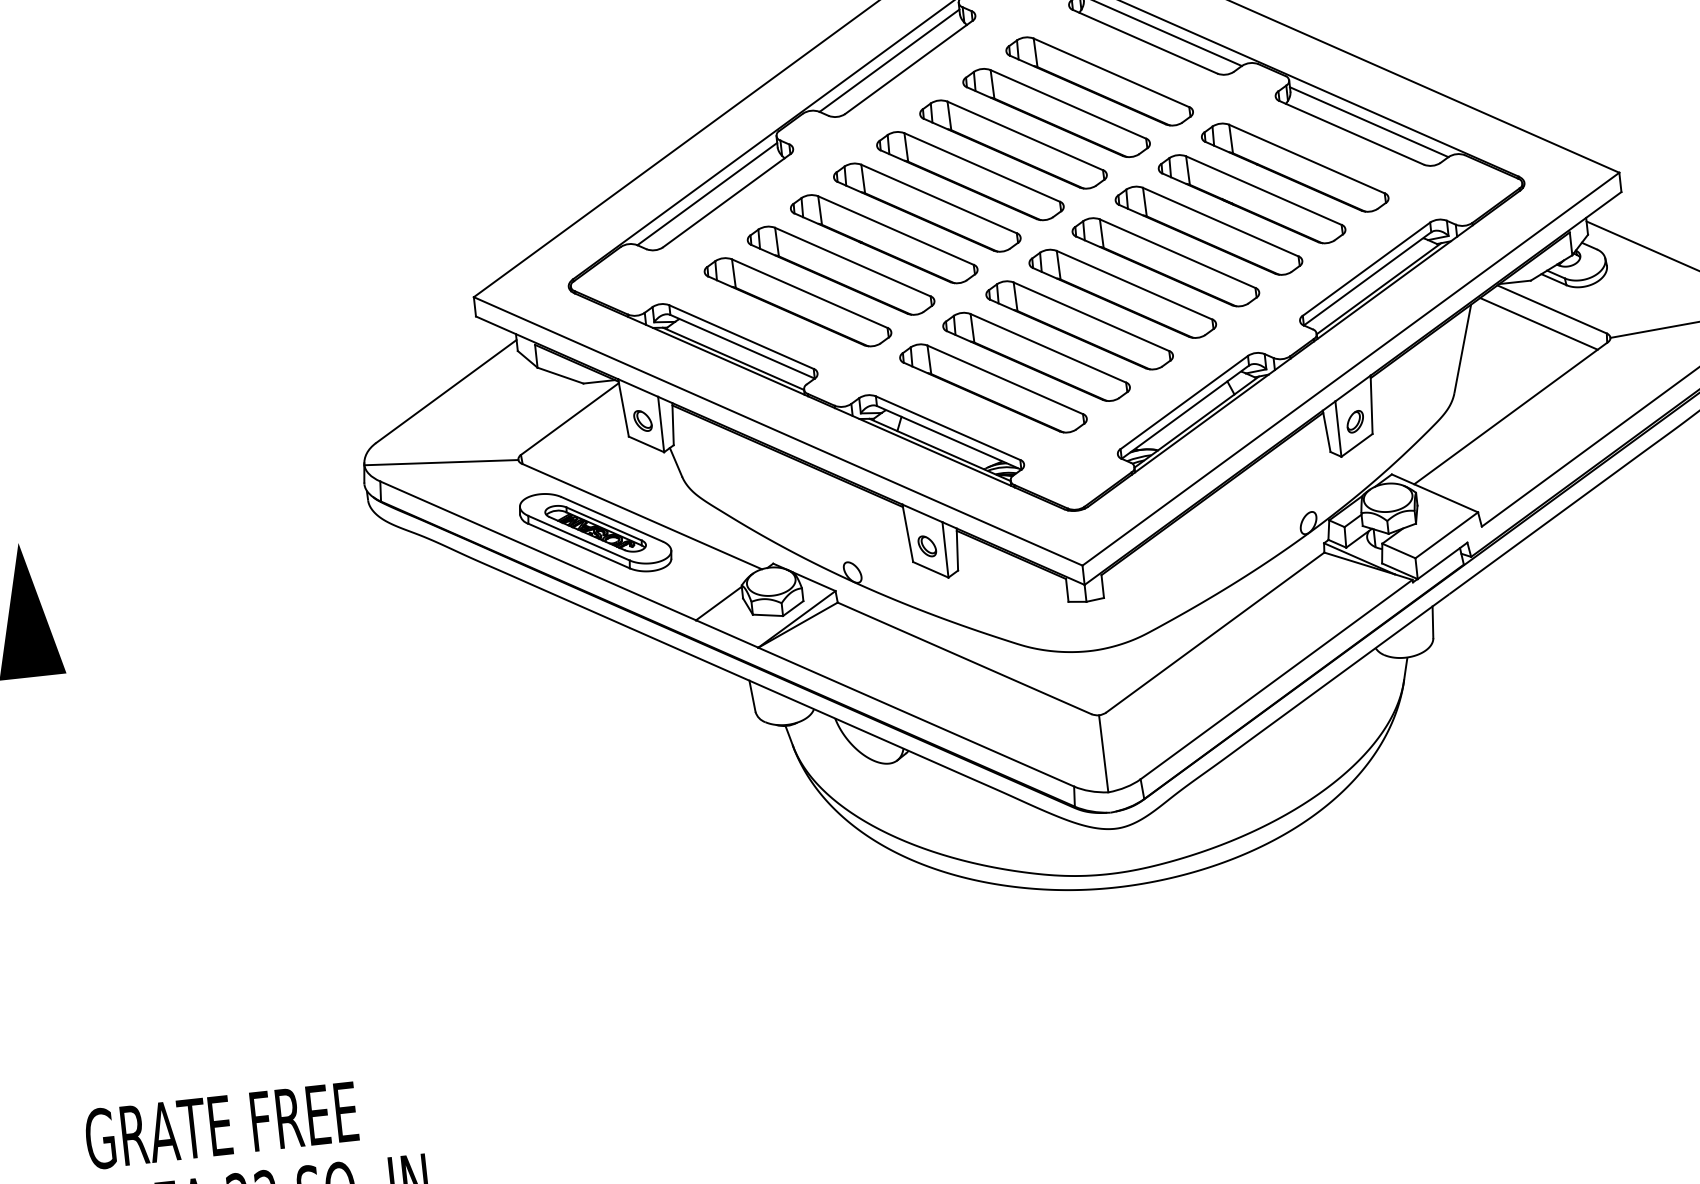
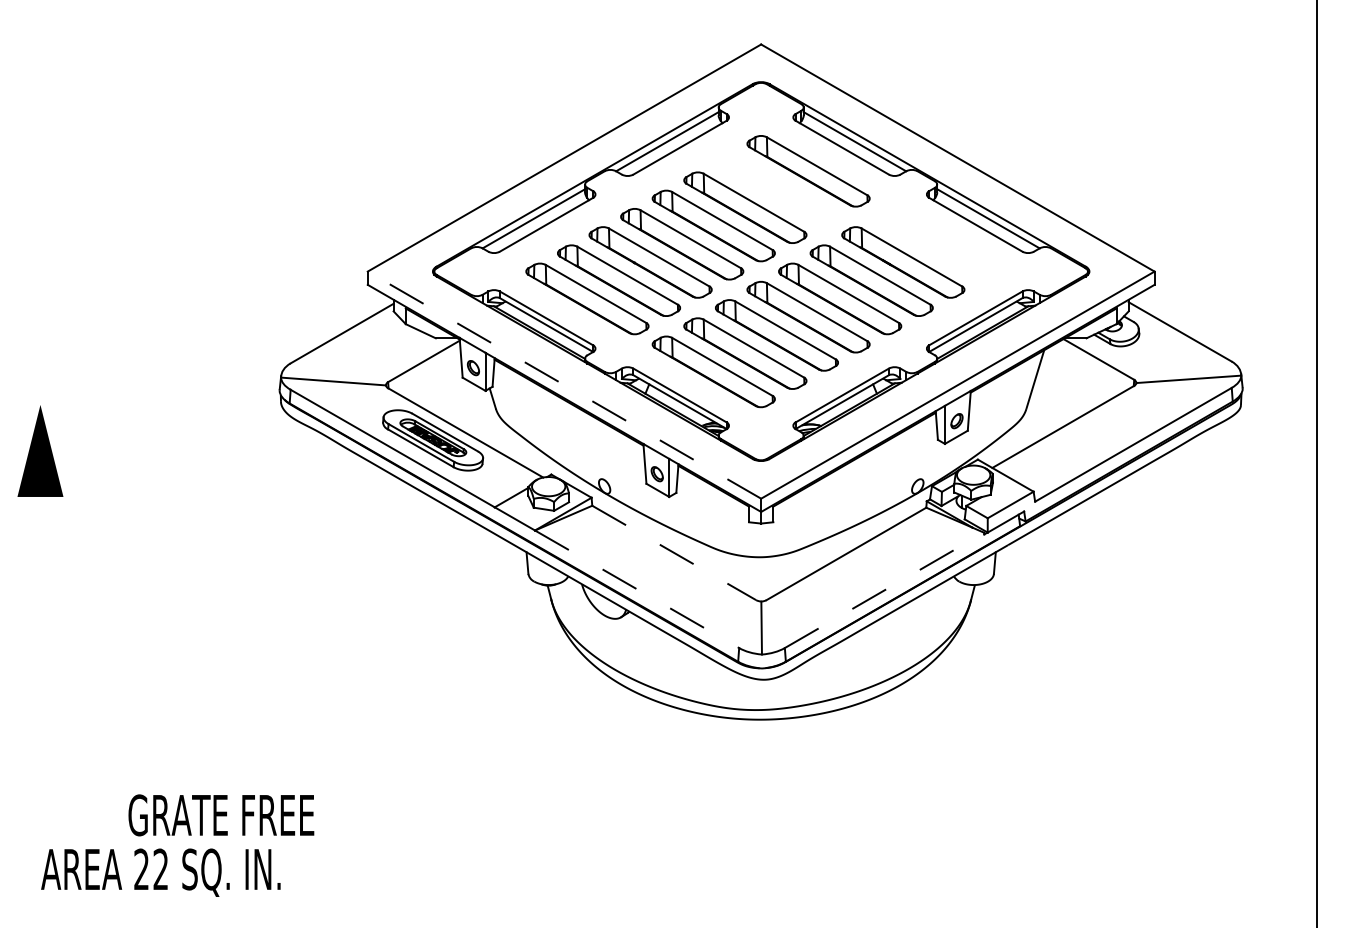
part: (1055, 113) -> (776, 189), removed
part: (1294, 168) -> (934, 244), removed
line: (1538, 324) -> (1088, 368), removed
line: (778, 430) -> (564, 384), solid -> dashed
line: (964, 657) -> (674, 552), solid -> dashed
line: (1276, 679) -> (884, 590), solid -> dashed
line: (916, 717) -> (637, 589), solid -> dashed
text: (221, 1125) -> (221, 815), moved

